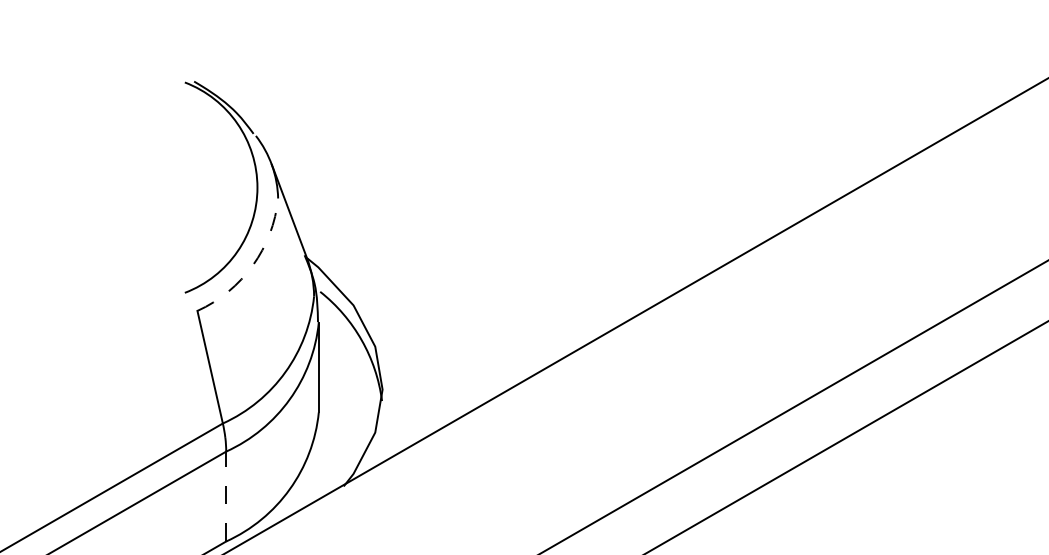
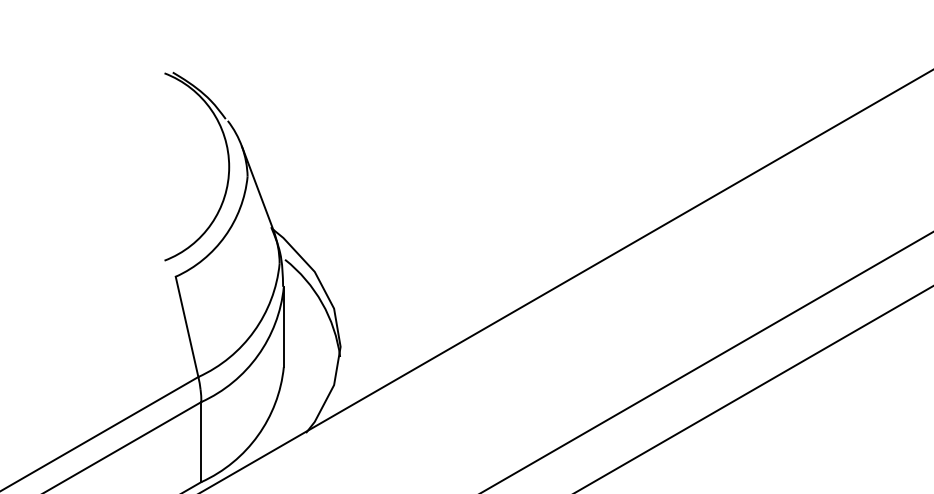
arc: (253, 265) -> (225, 236), dashed -> solid
line: (226, 495) -> (201, 441), dashed -> solid

